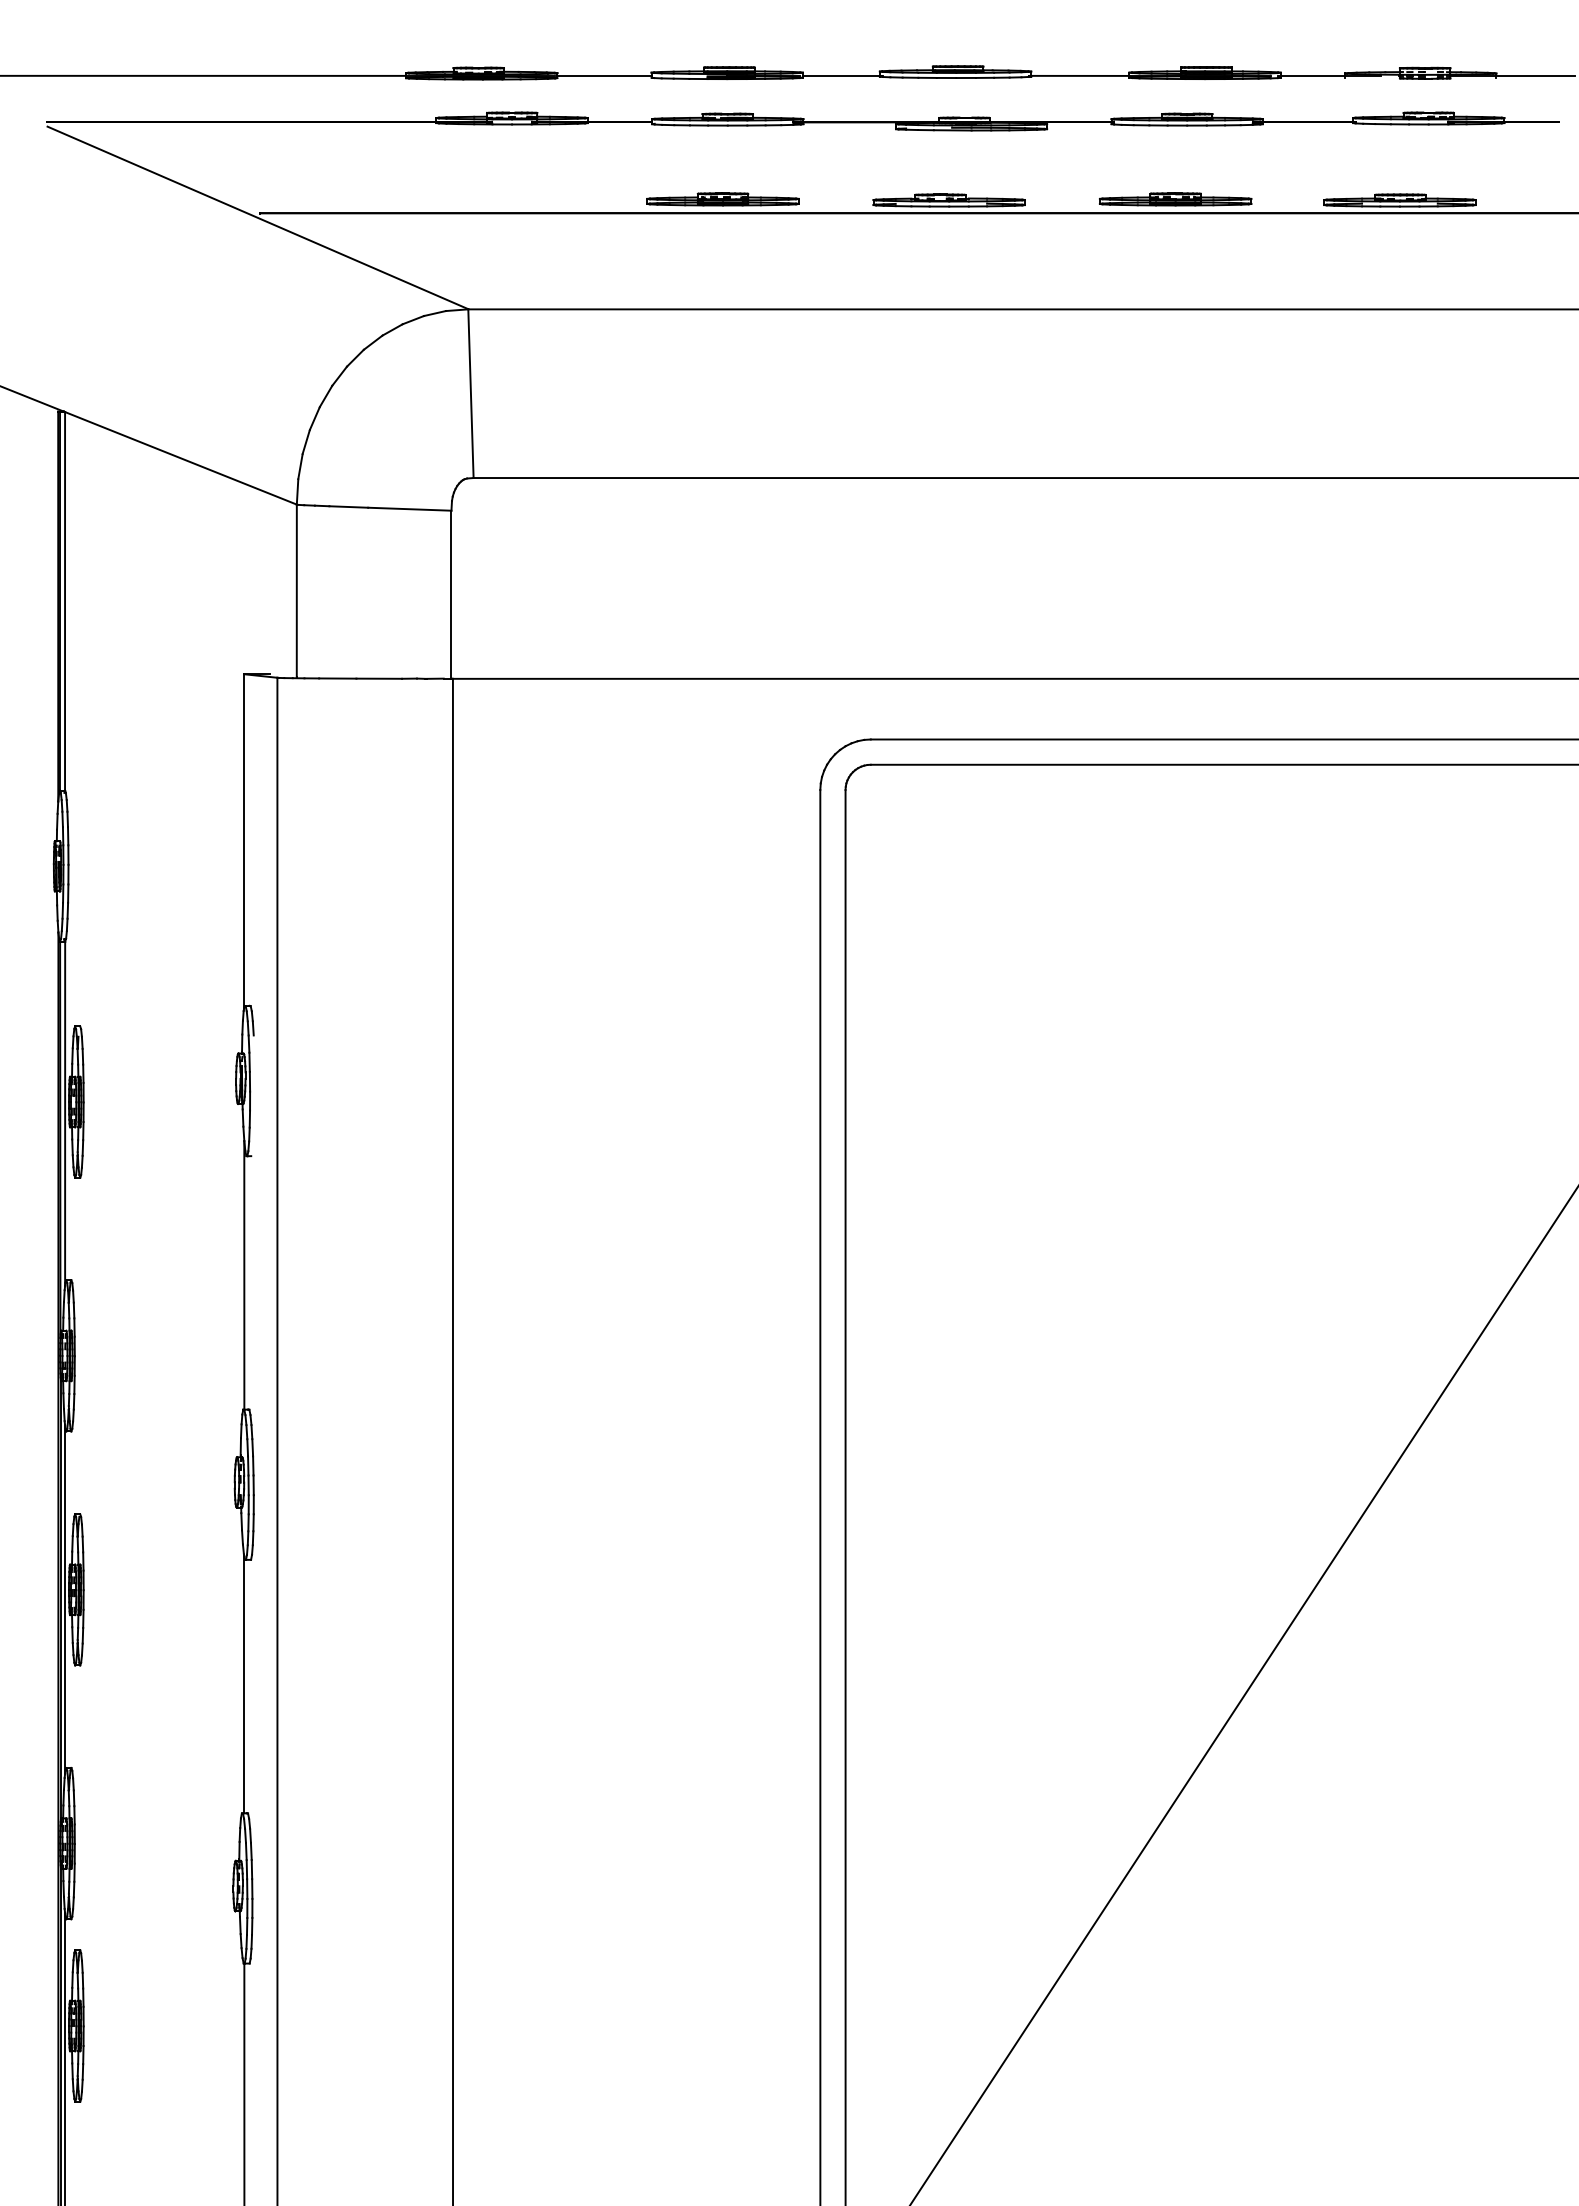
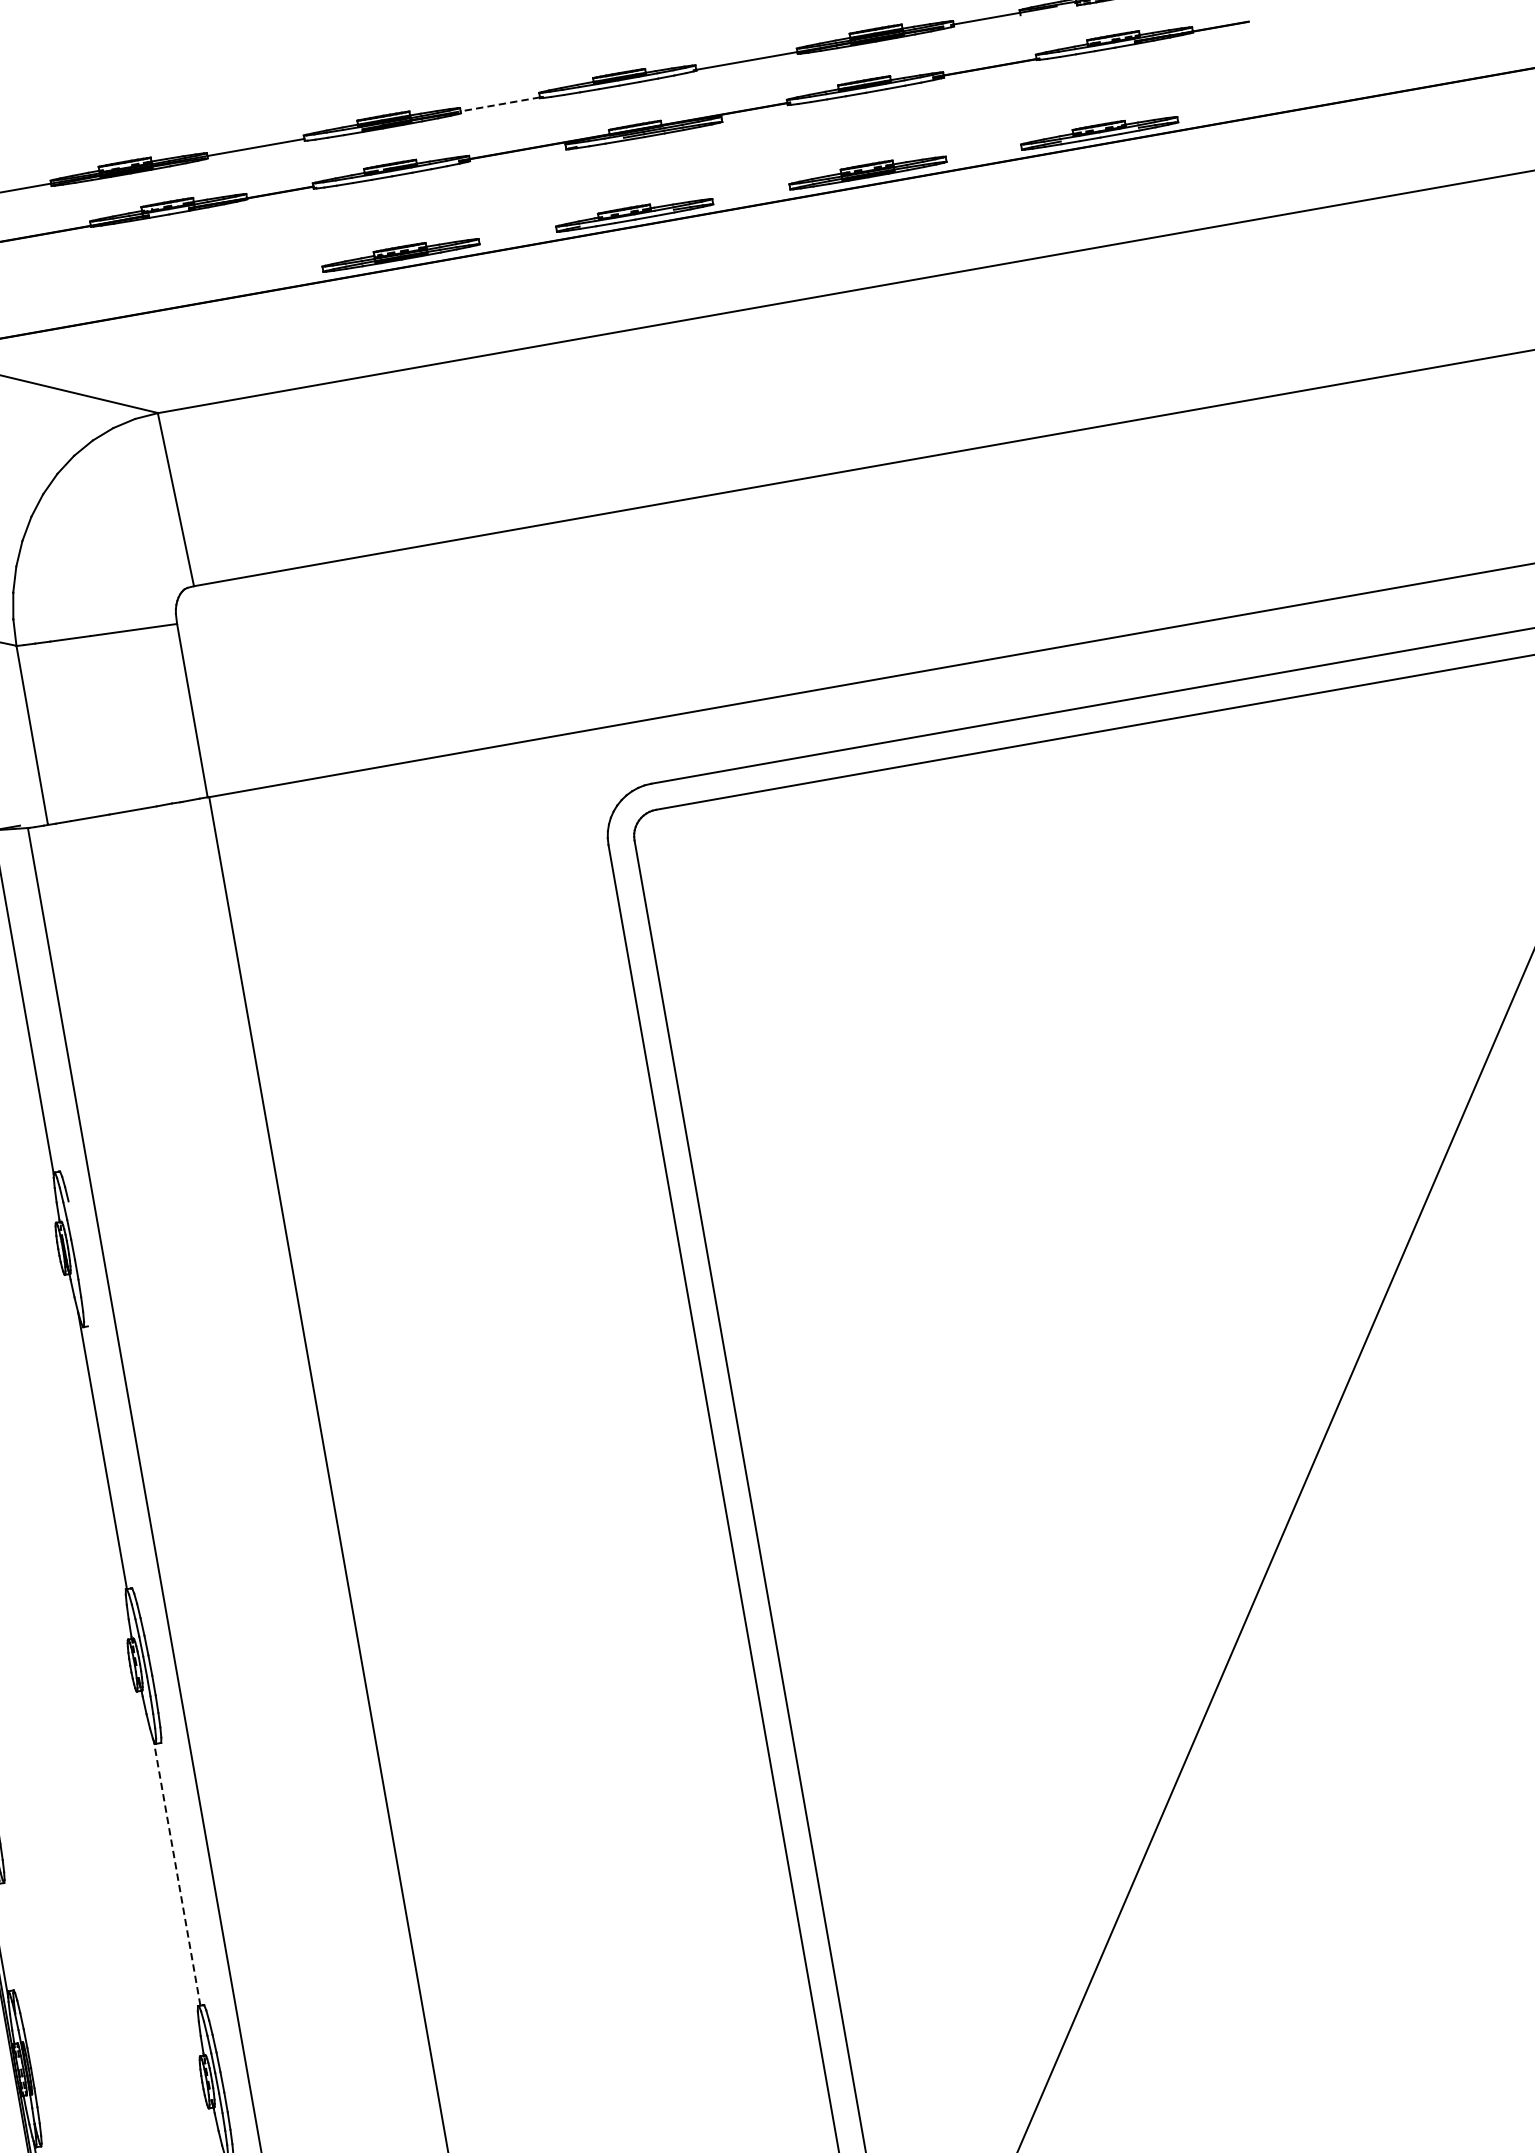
line: (840, 75) -> (499, 104), solid -> dashed
line: (244, 1684) -> (177, 1872), solid -> dashed

